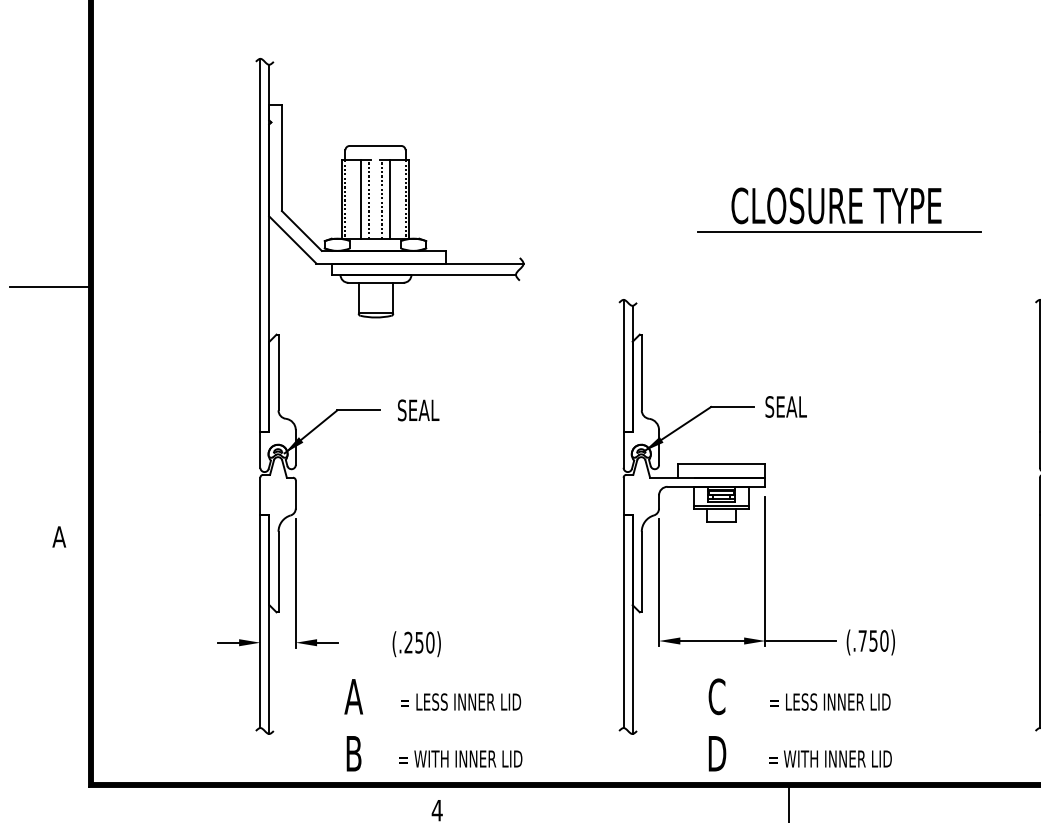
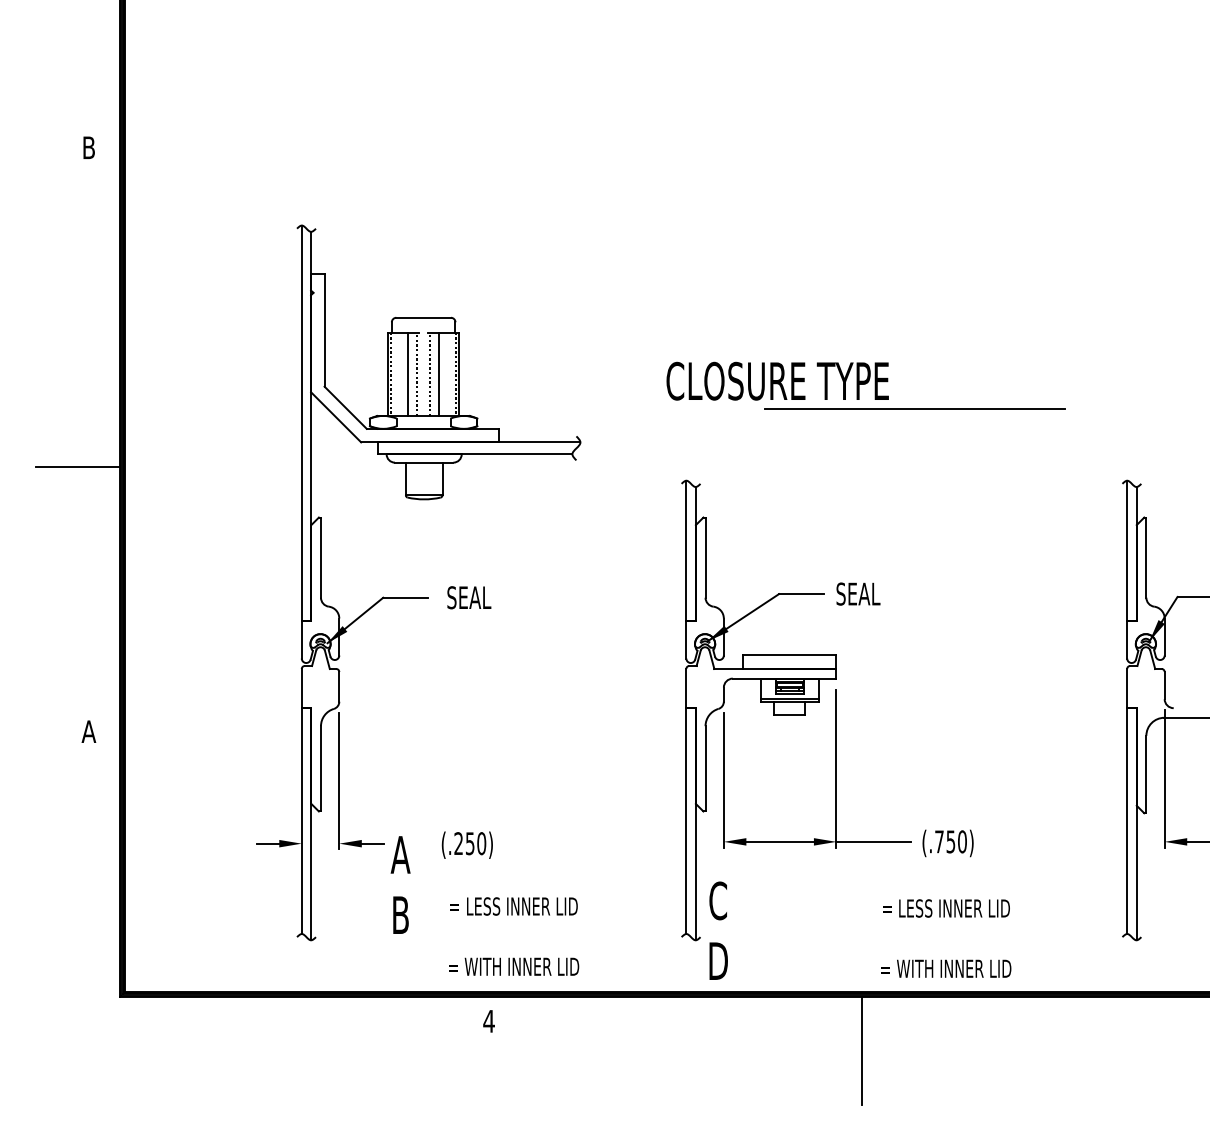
text: (836, 205) -> (777, 380), moved
text: (353, 724) -> (400, 884), moved
text: (717, 724) -> (718, 930), moved
text: (830, 730) -> (946, 938), moved

